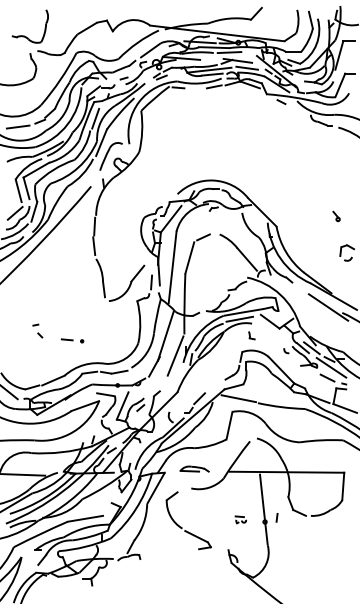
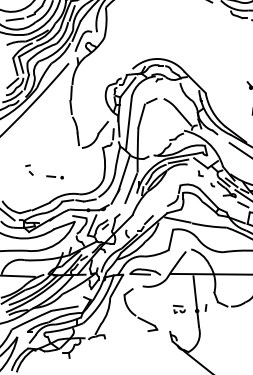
part: (251, 335) -> (200, 173), moved
part: (194, 468) -> (145, 271), size x1.43
part: (240, 519) -> (179, 309), size x1.43

